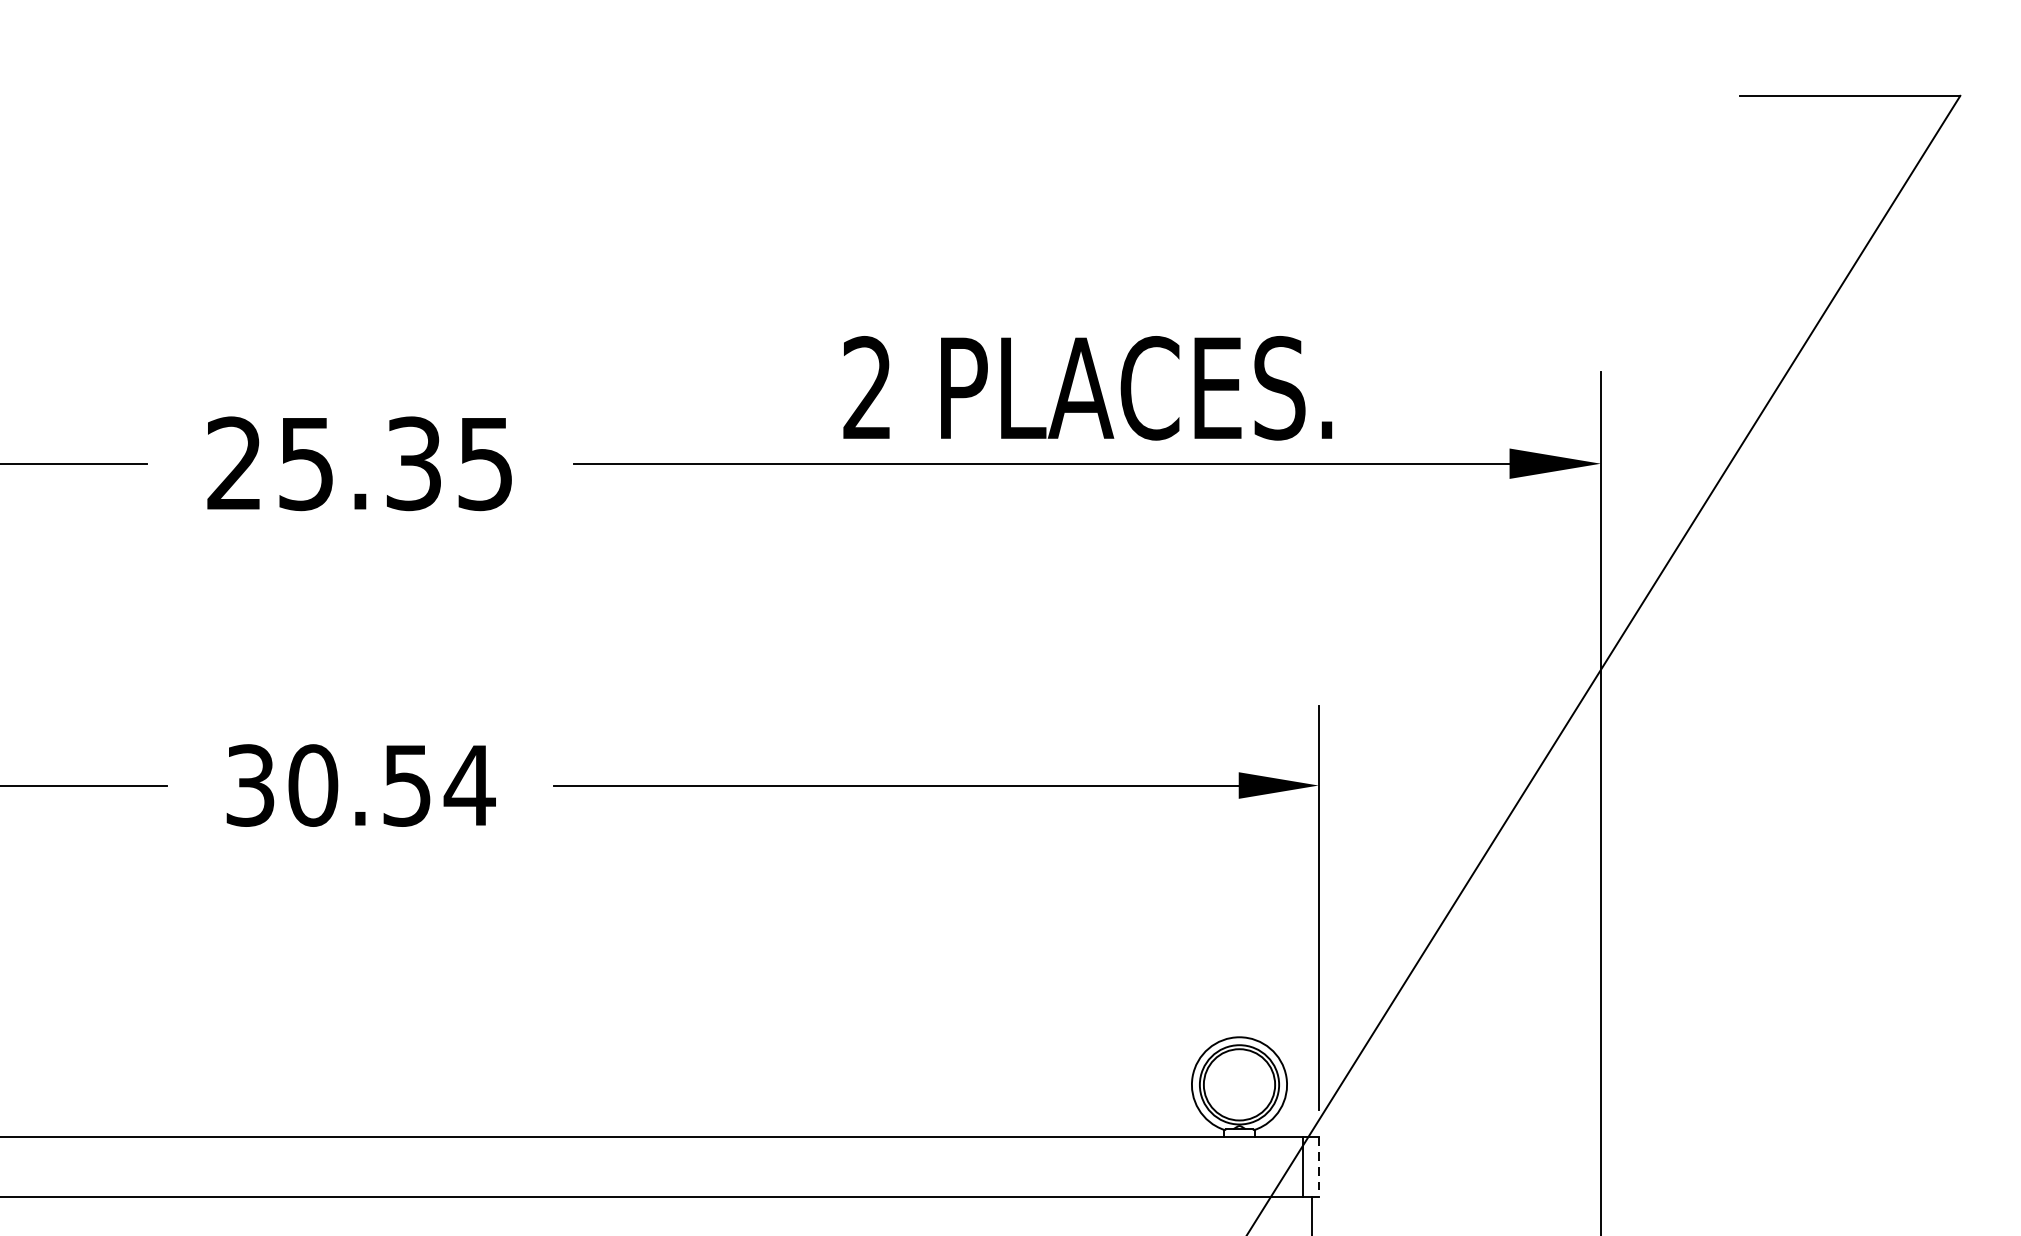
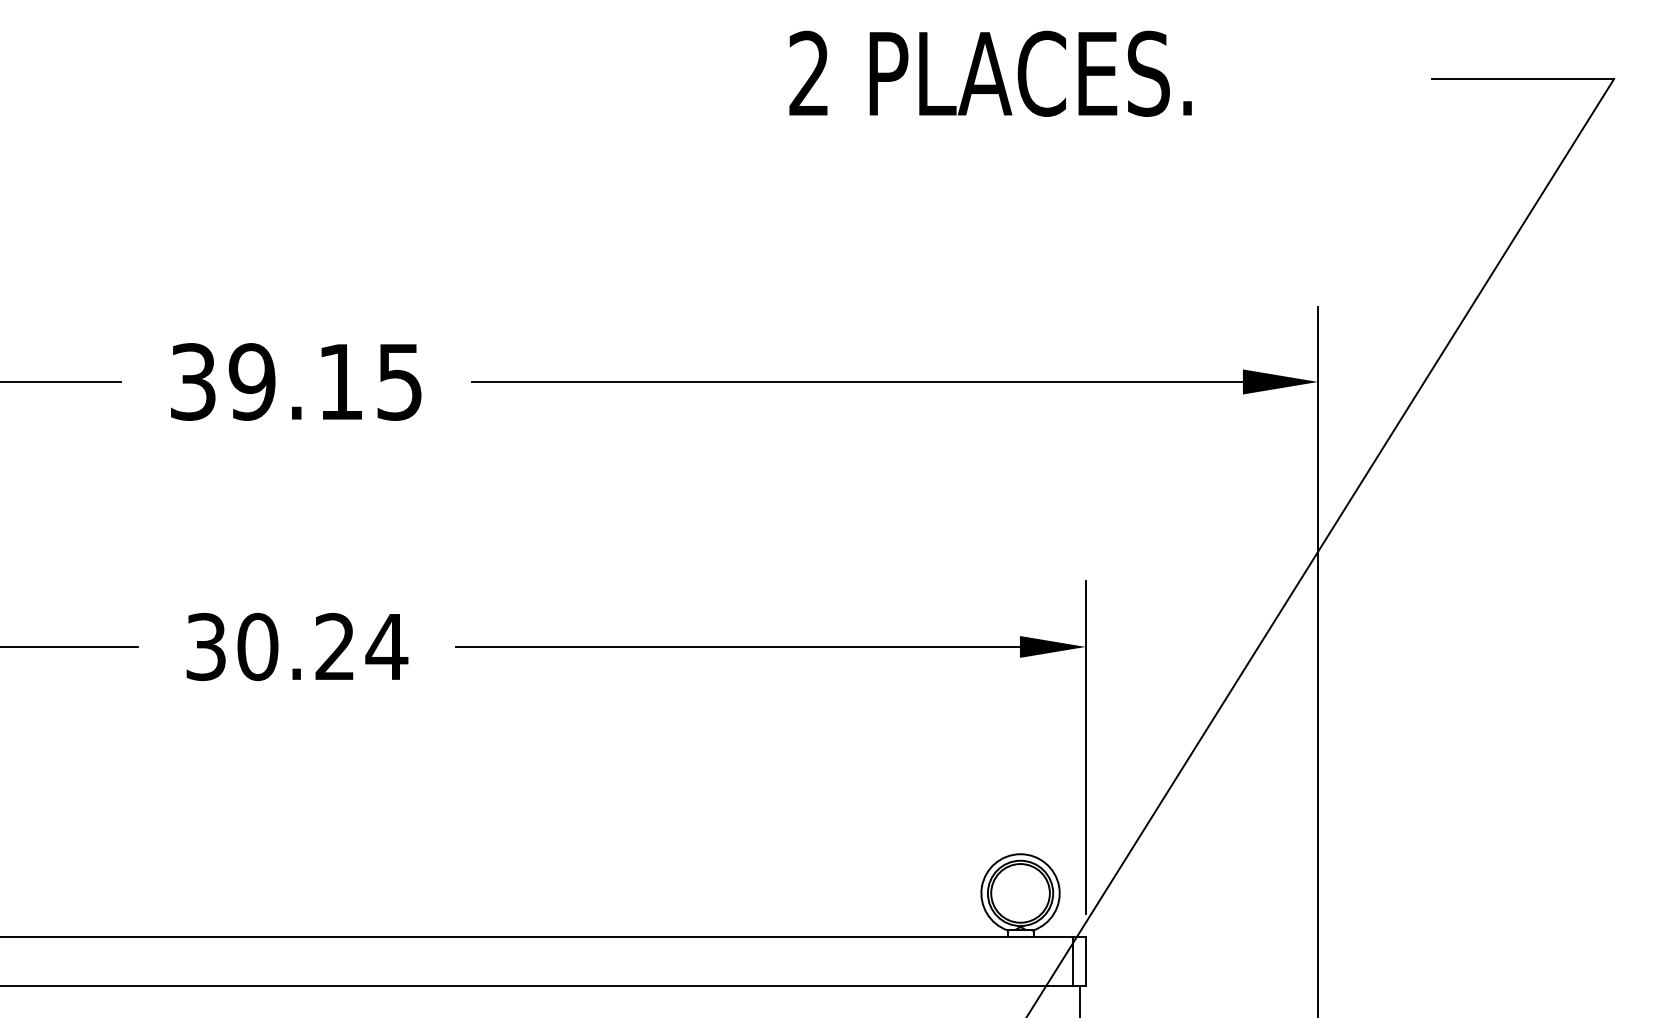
text: (1087, 387) -> (990, 73), moved
text: (323, 463) -> (266, 381), 25.35 -> 39.15
text: (406, 784) -> (334, 646), 30.54 -> 30.24
line: (1318, 1167) -> (1085, 961), dashed -> solid

